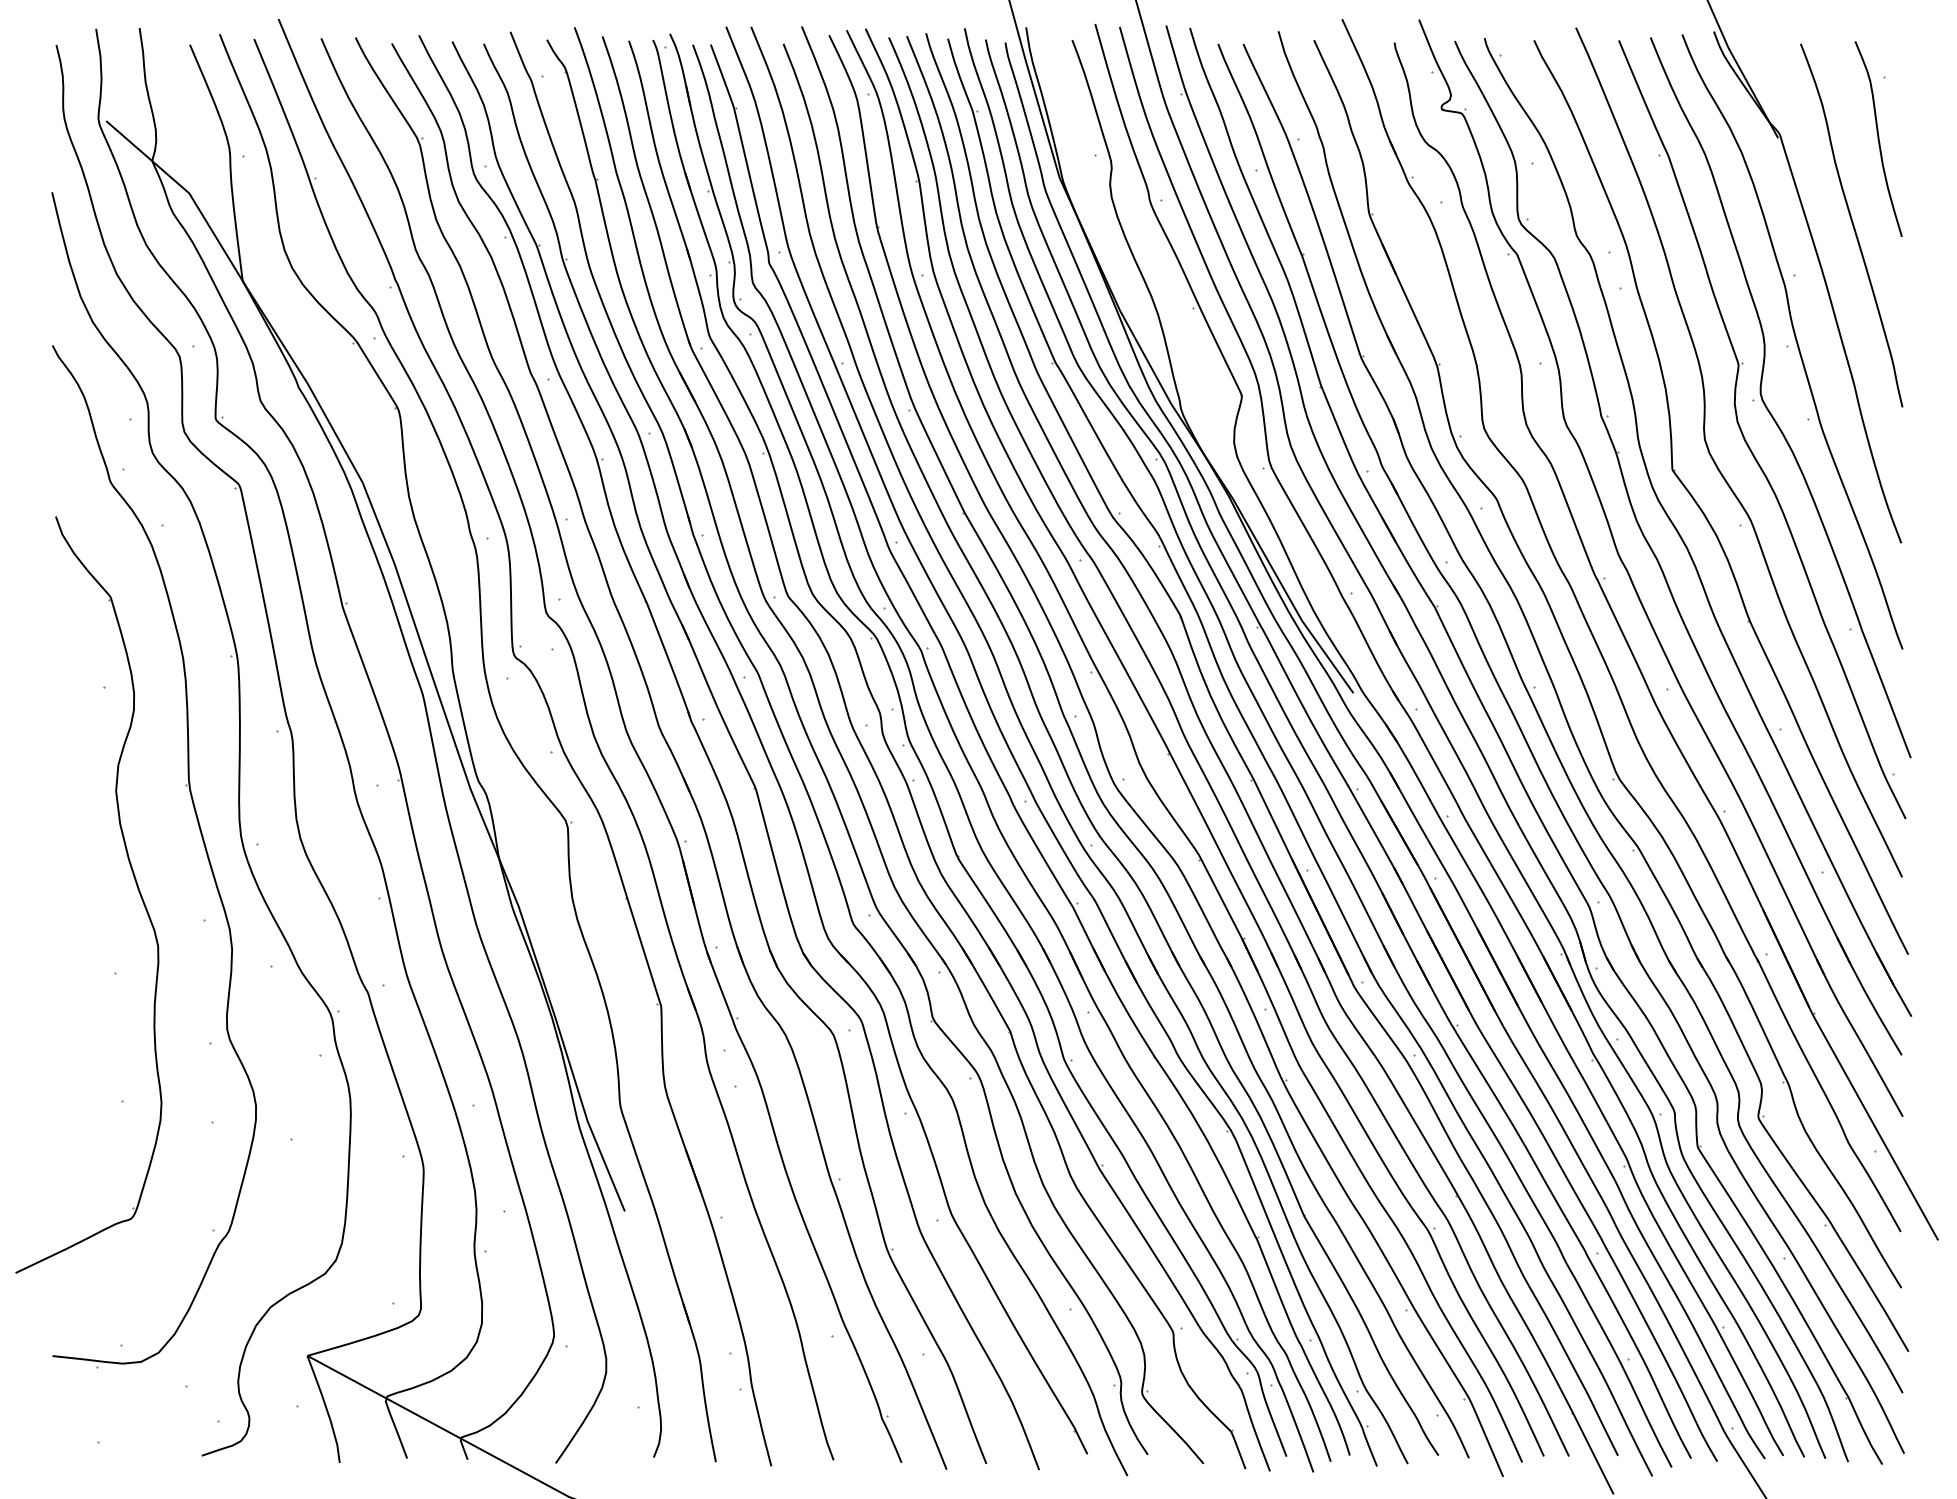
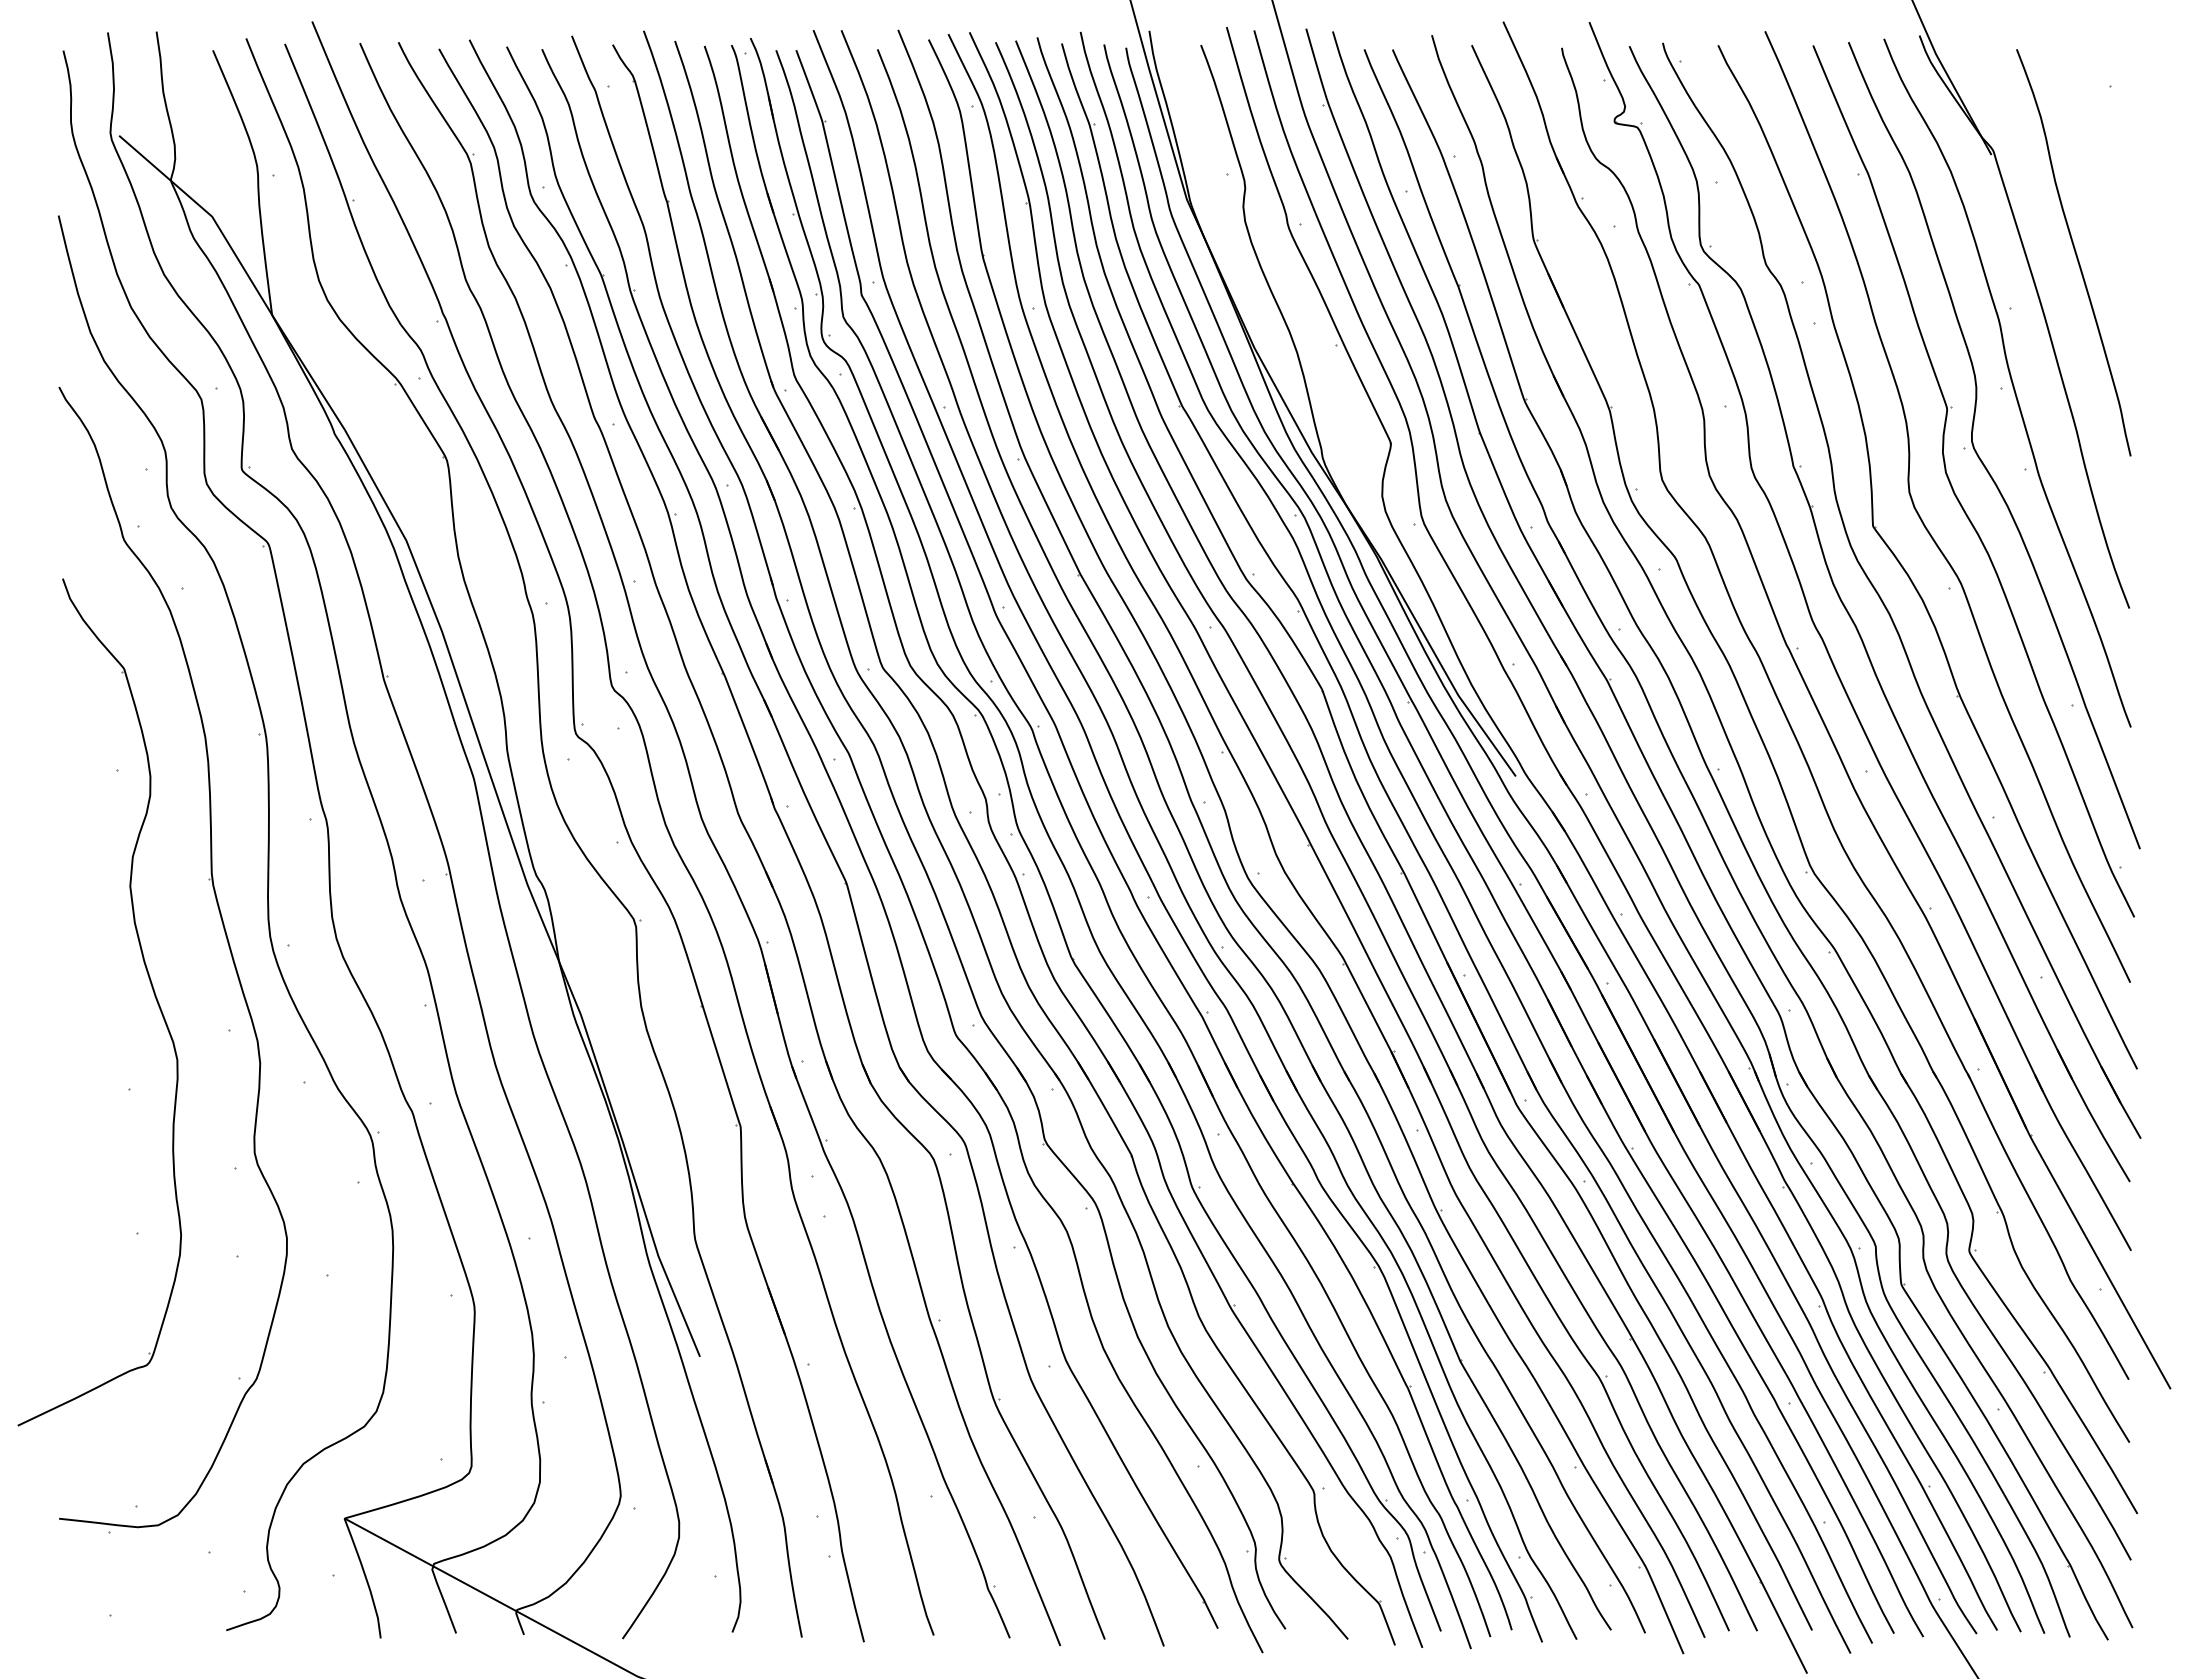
curve: (1878, 138) -> (2103, 155), removed

